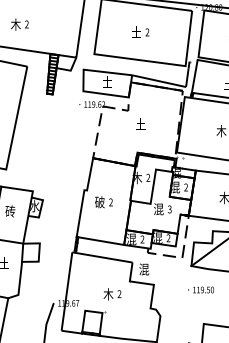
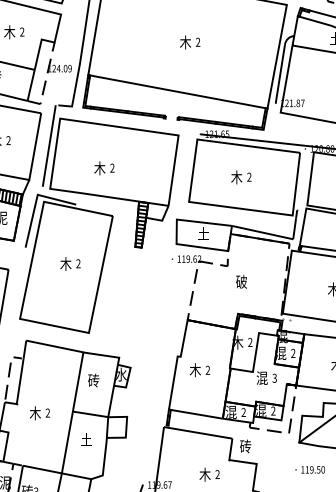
text: (136, 32) -> (236, 177), 土 -> 木
text: (140, 124) -> (241, 281), 土 -> 破
text: (99, 202) -> (194, 370), 破 -> 木
text: (144, 269) -> (245, 446), 混 -> 砖

